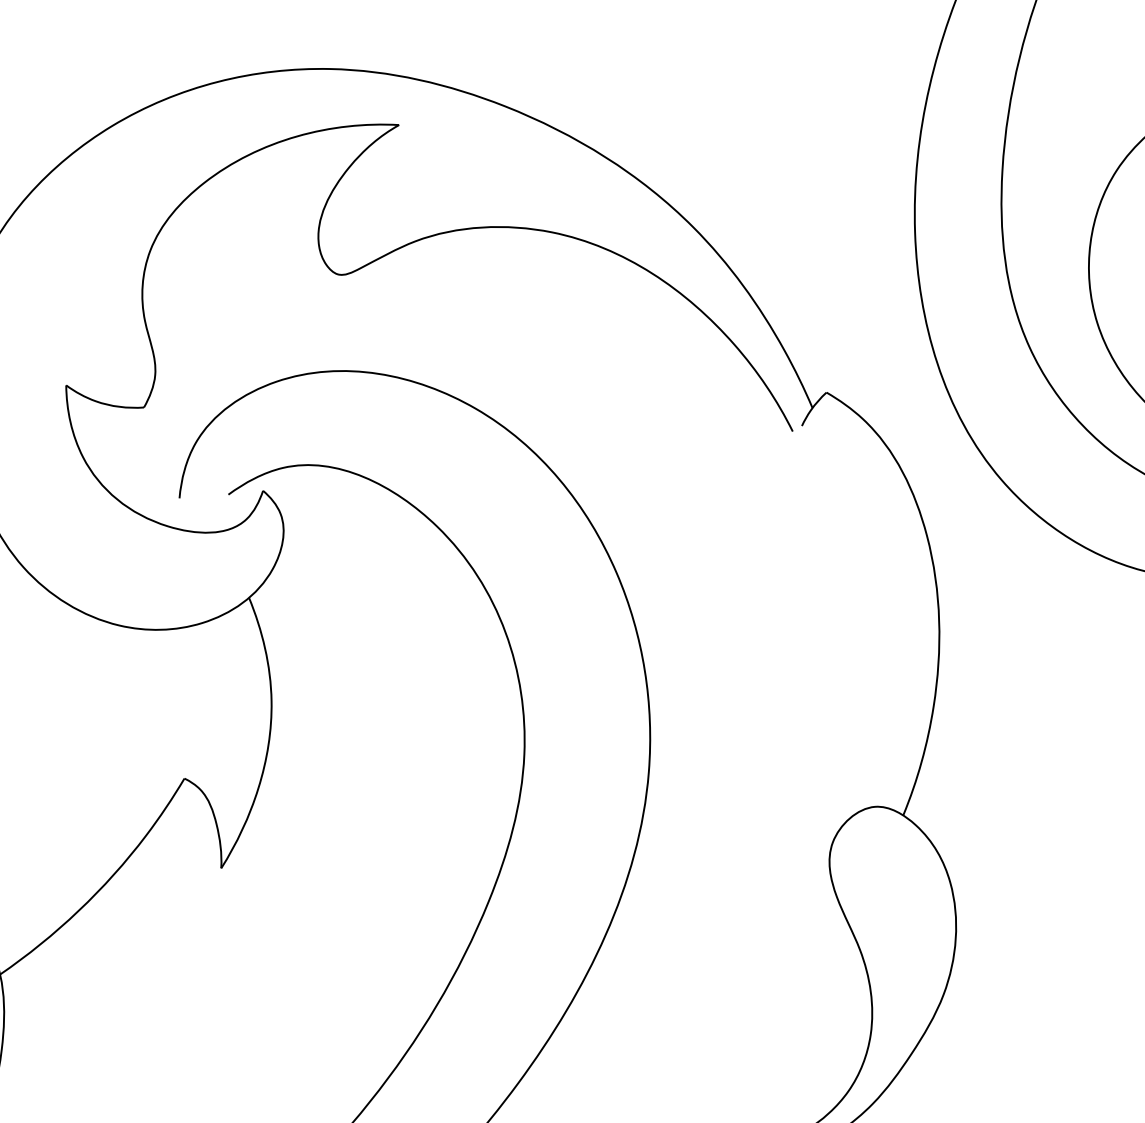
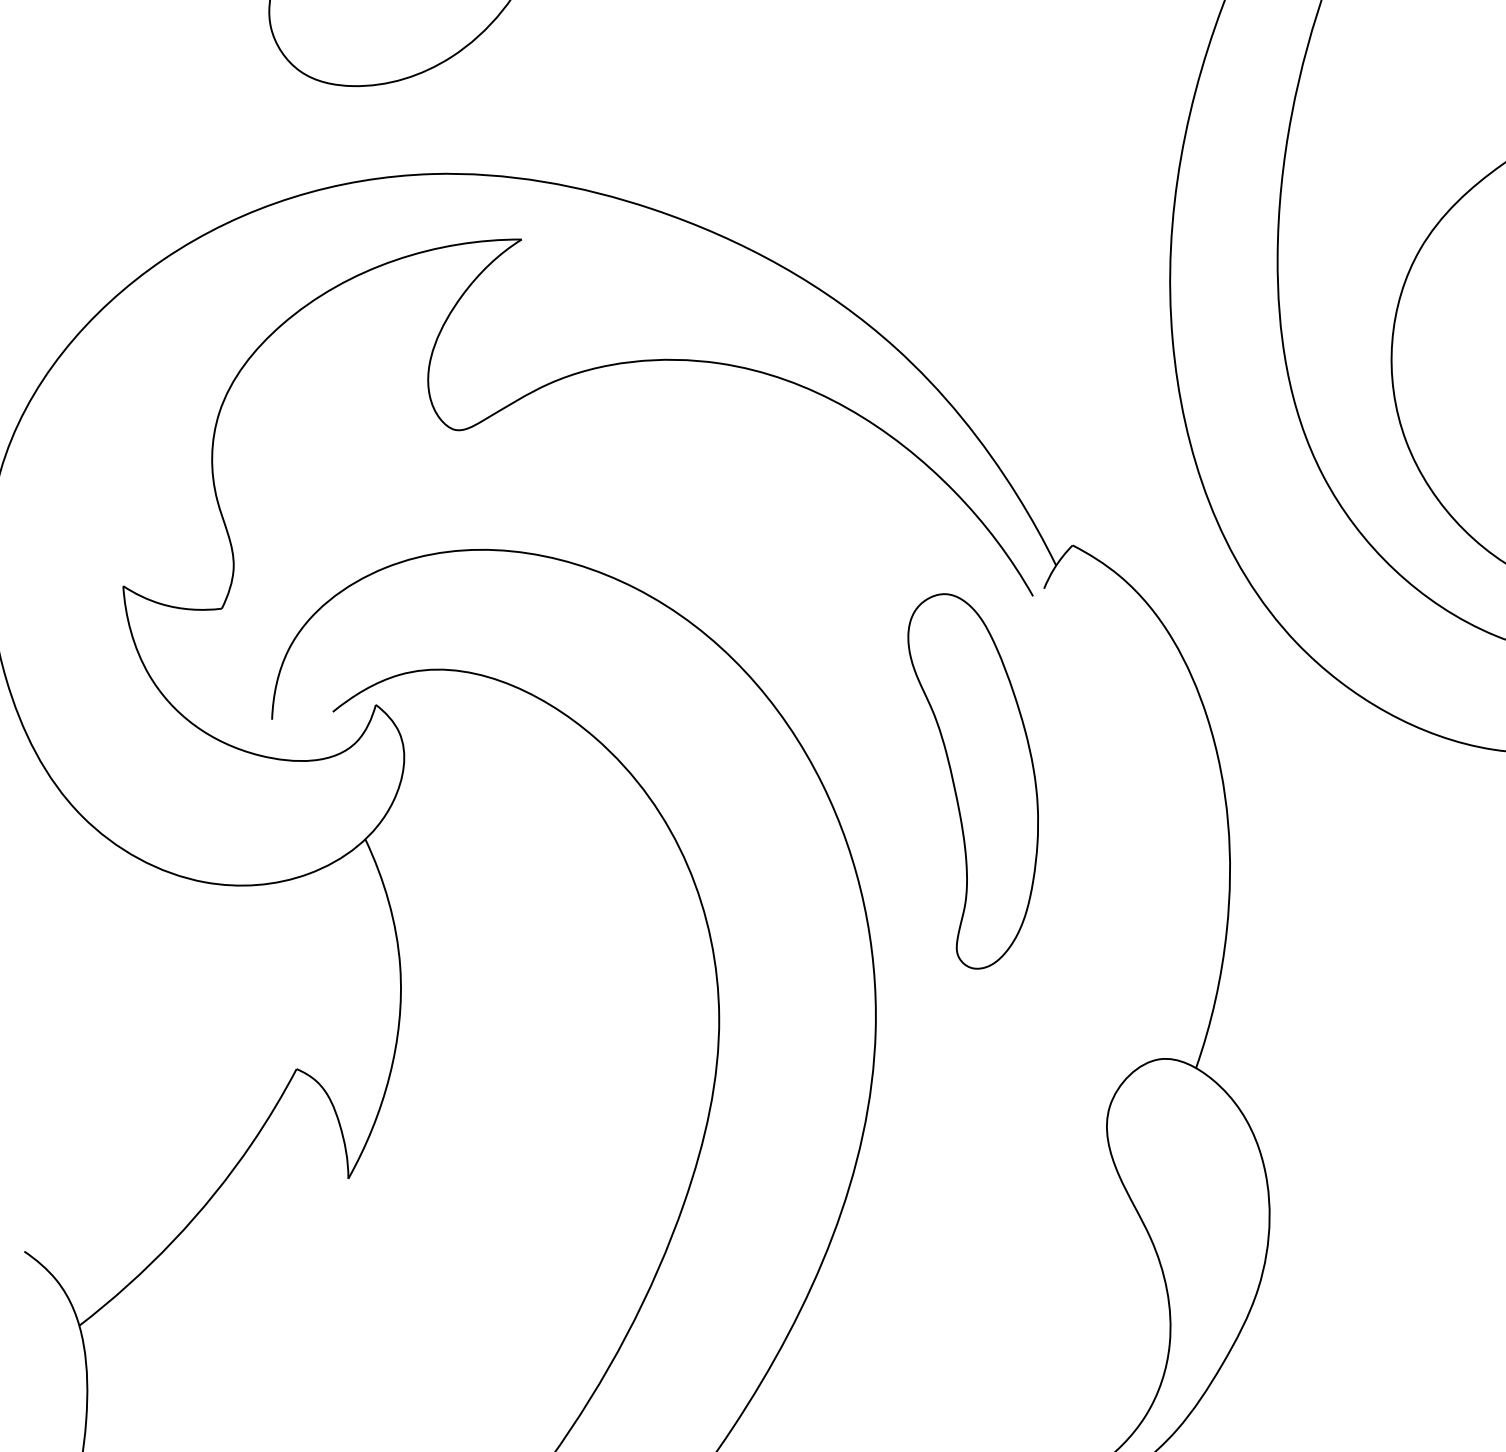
part: (736, 577) -> (972, 781), added

